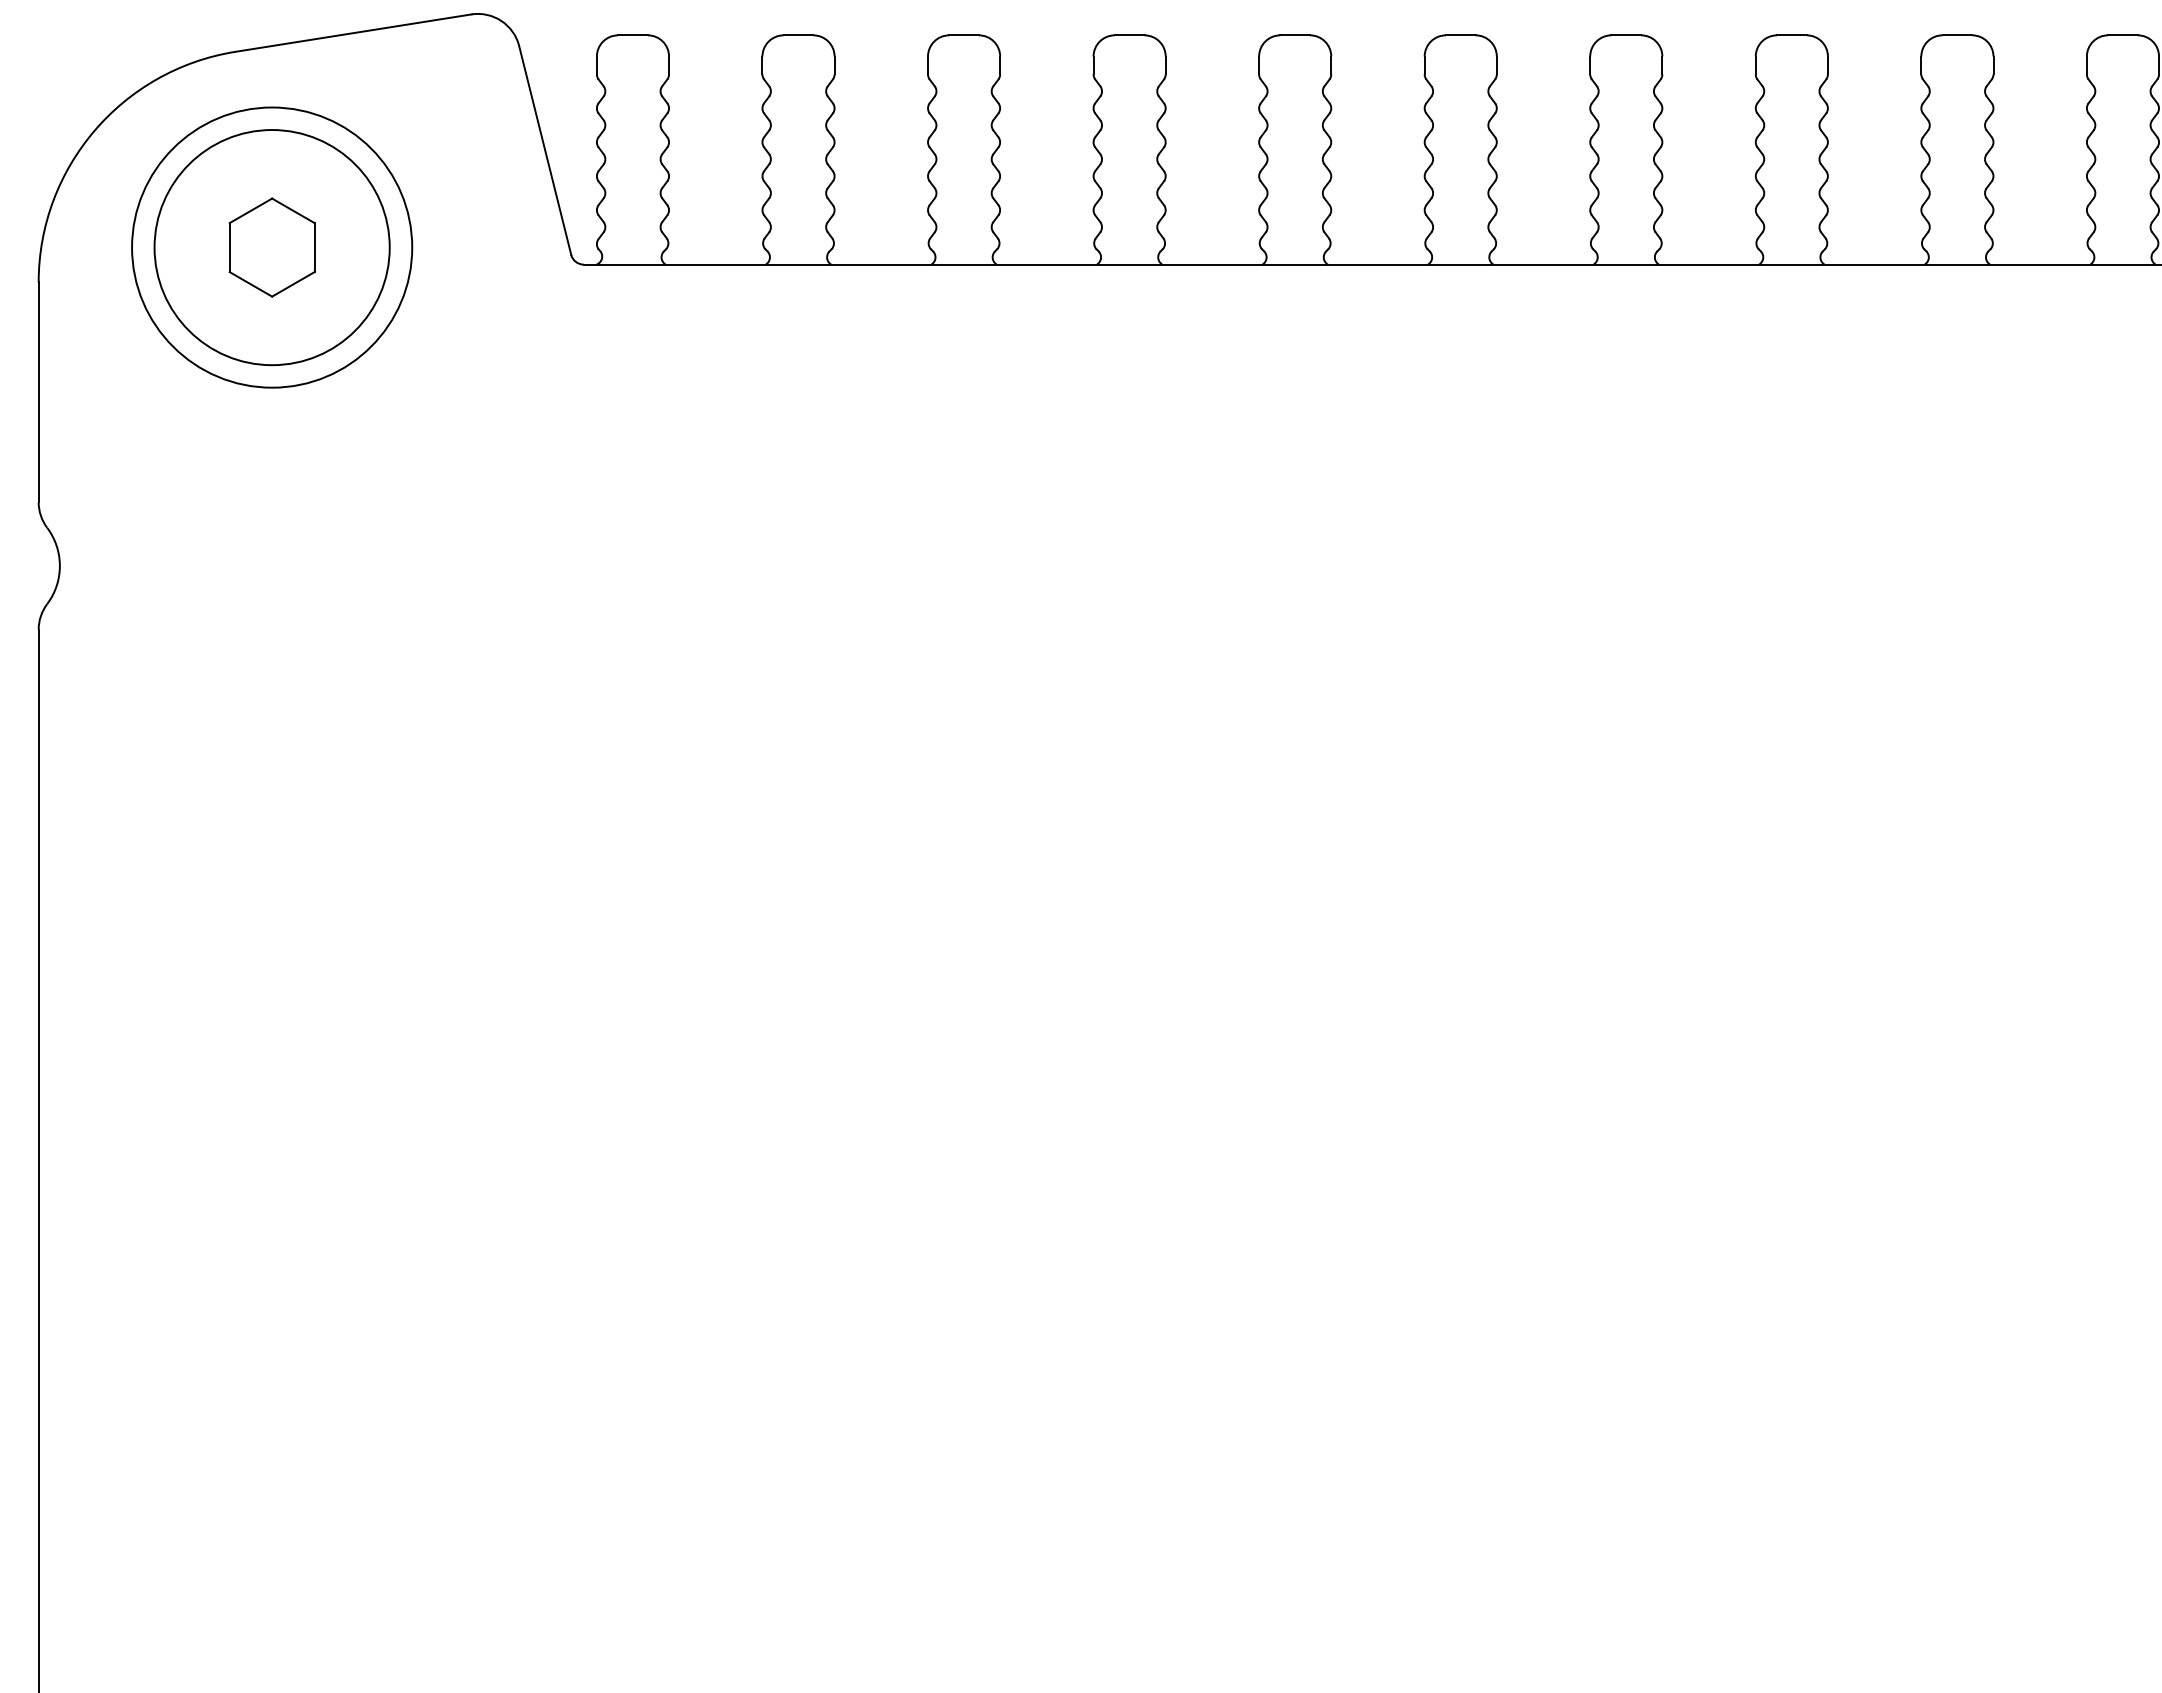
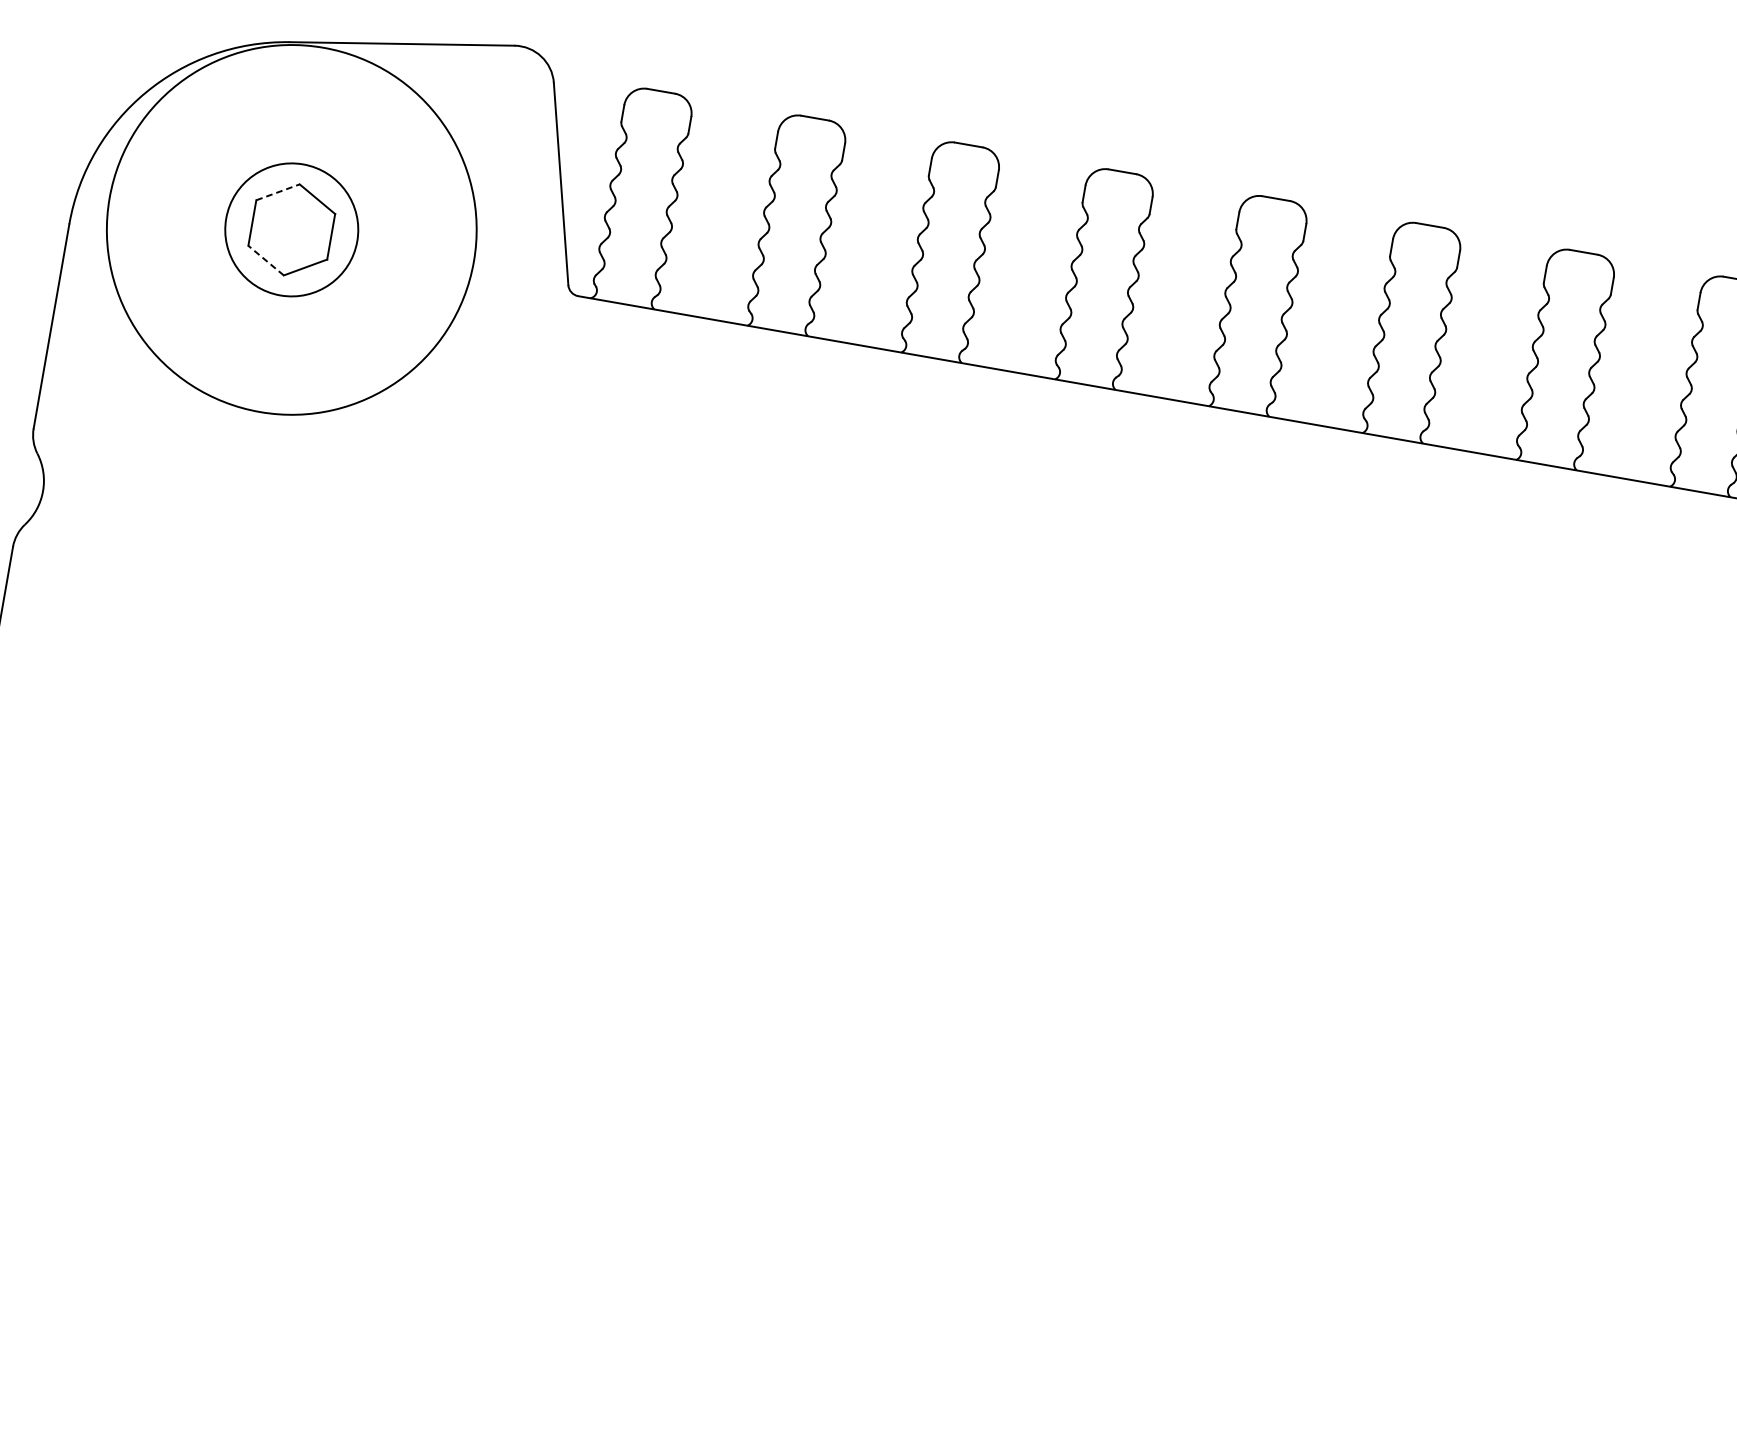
line: (250, 210) -> (277, 191), solid -> dashed
circle: (271, 247) -> (291, 229), size x0.6
circle: (272, 247) -> (292, 229), size x1.4
line: (250, 284) -> (265, 260), solid -> dashed

